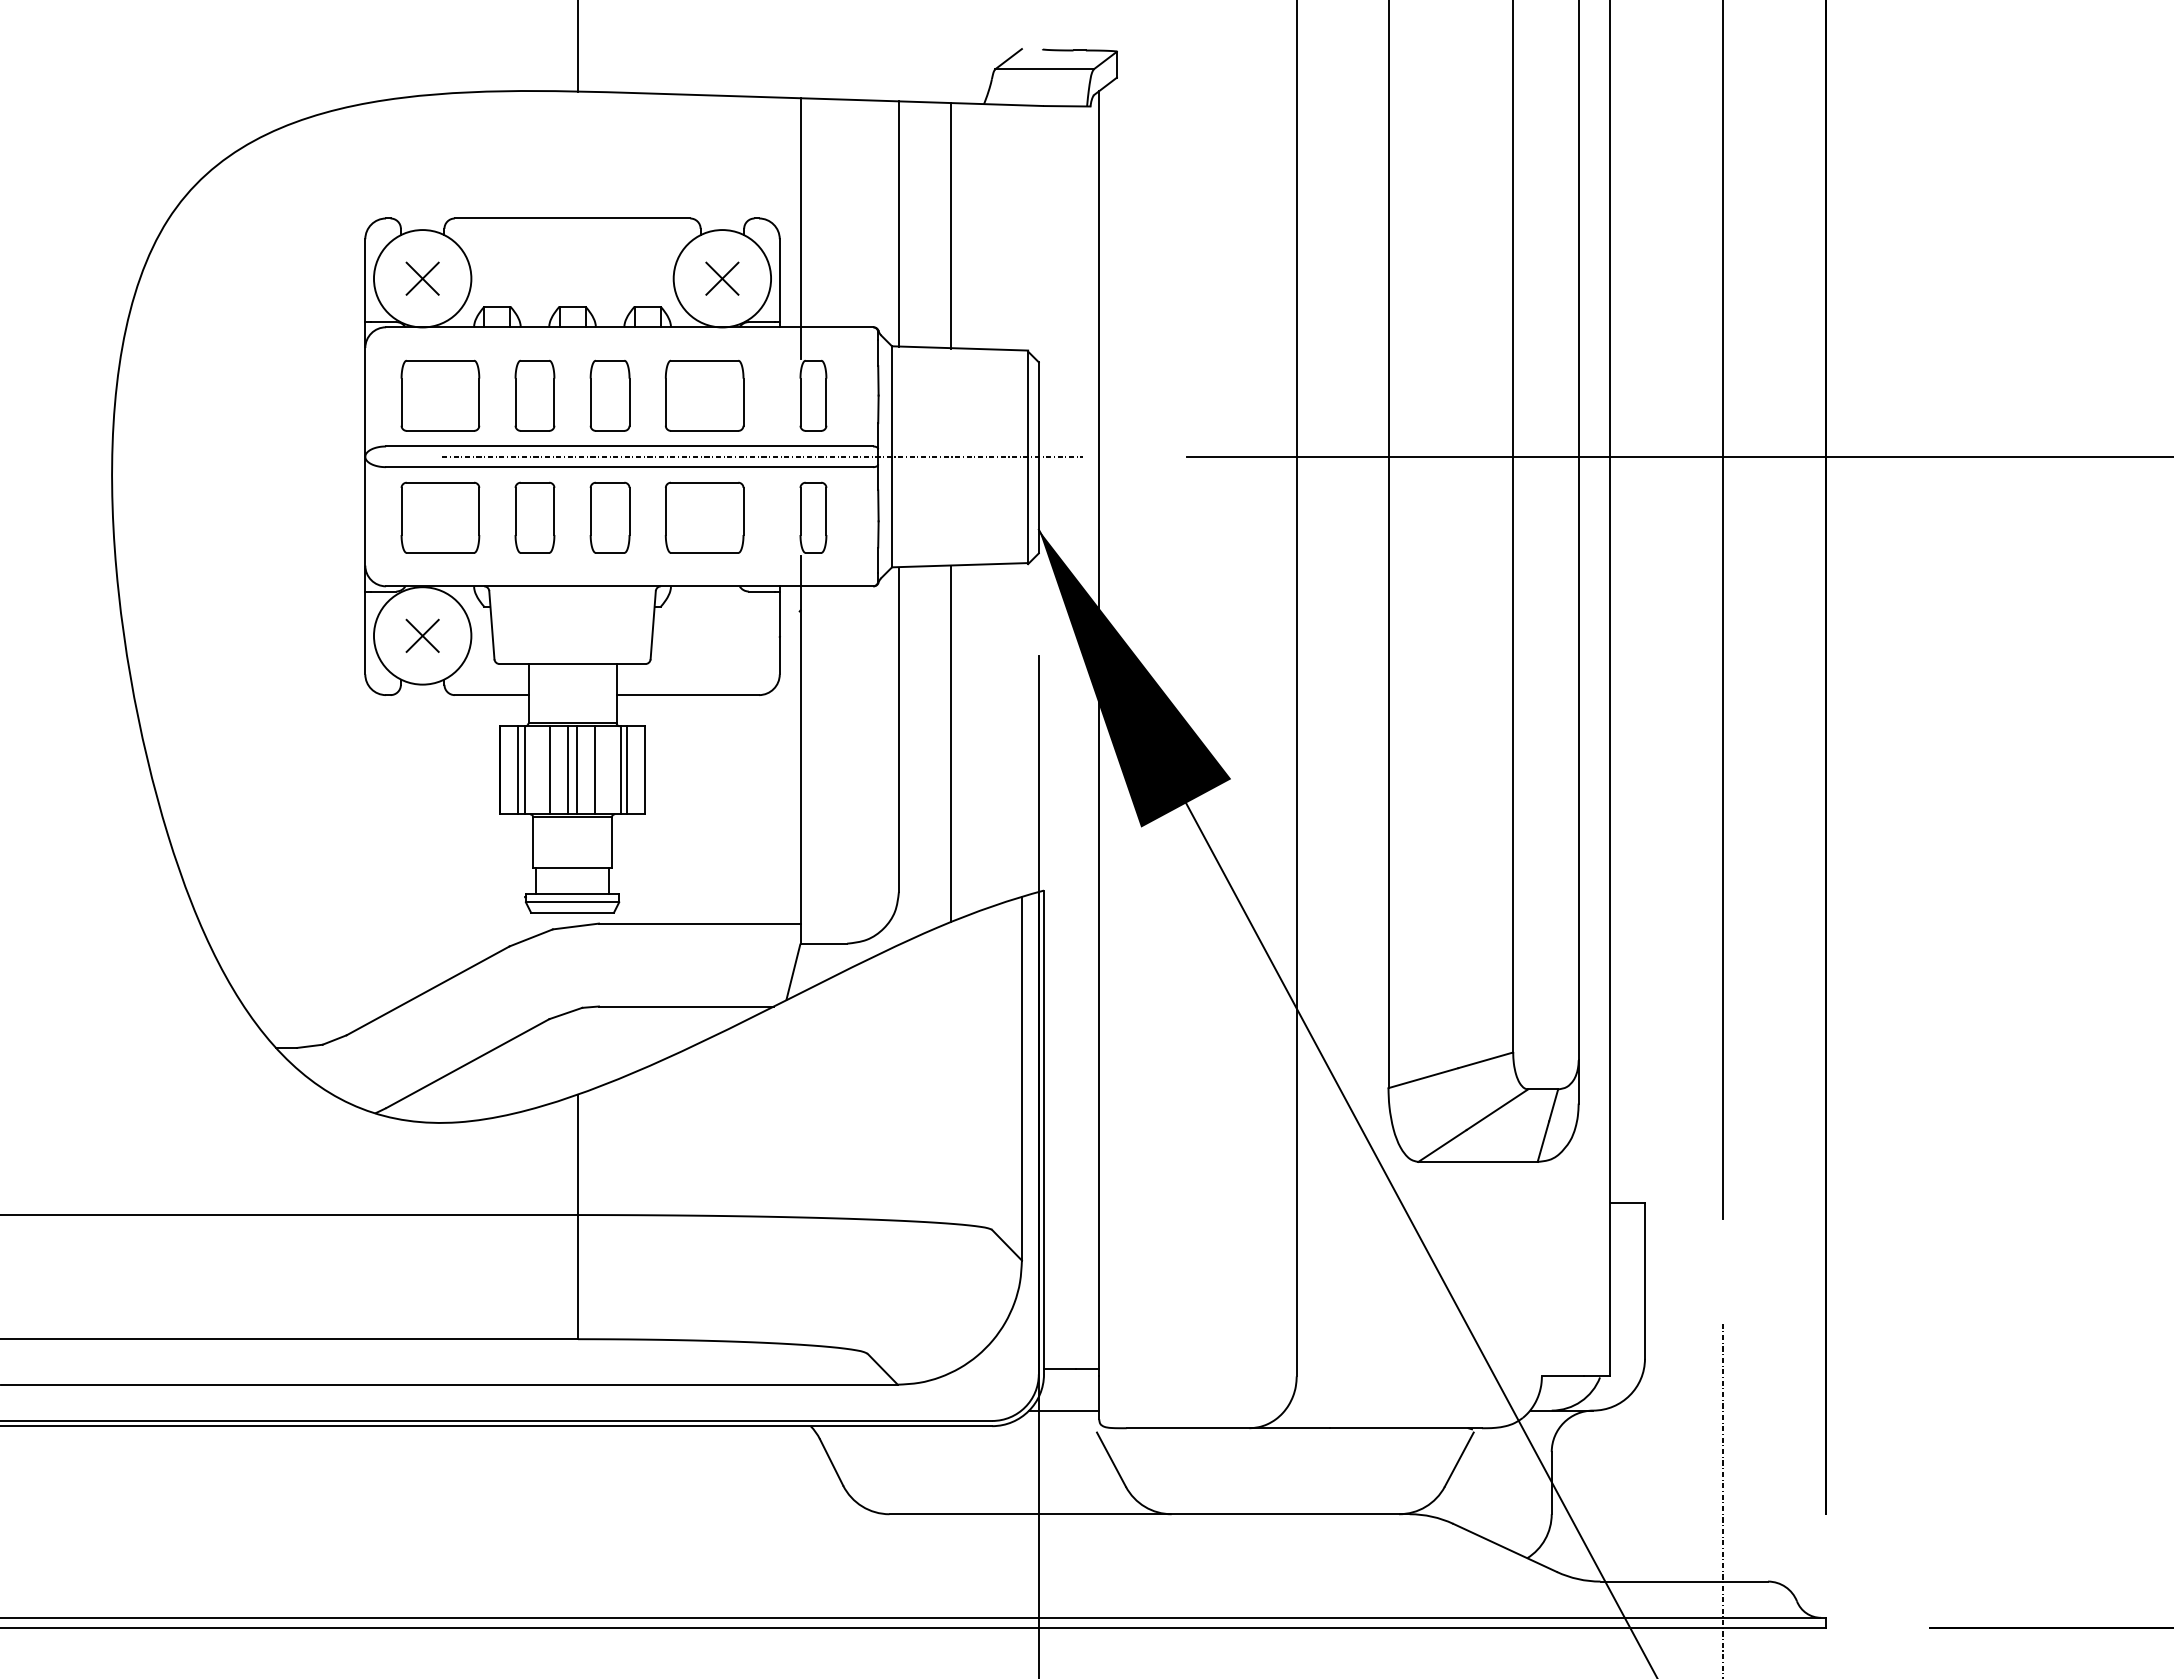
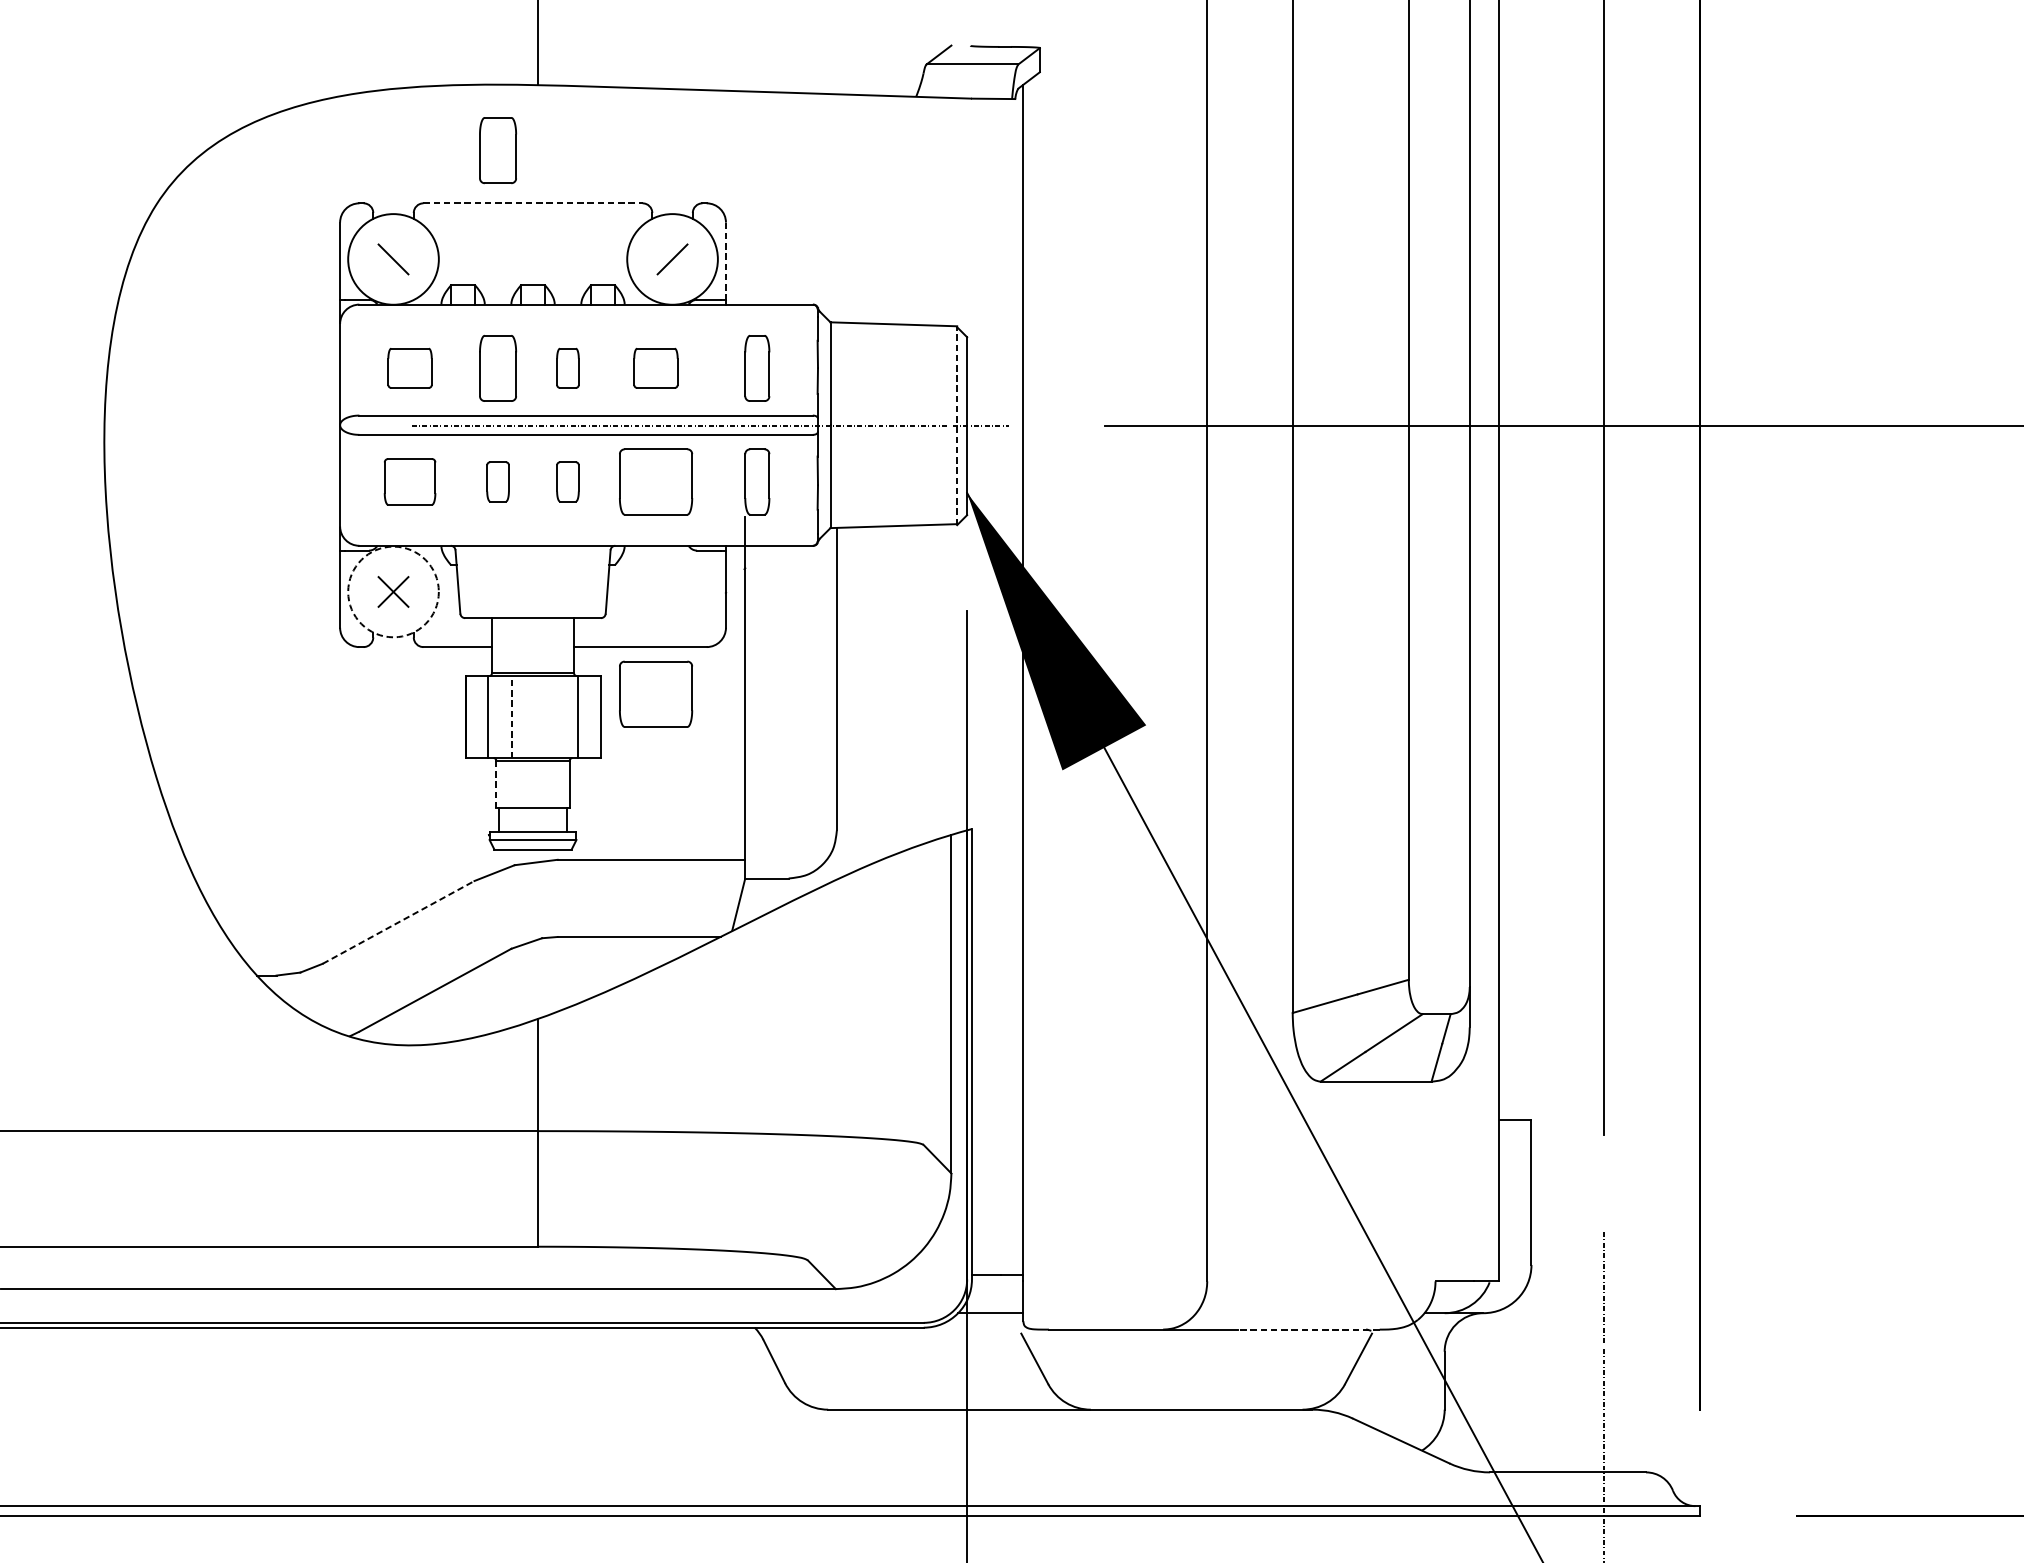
part: (534, 161) -> (497, 150), added
line: (572, 218) -> (533, 203), solid -> dashed
line: (898, 223) -> (836, 208), removed
line: (950, 225) -> (884, 209), removed
line: (800, 228) -> (745, 212), removed
line: (422, 278) -> (393, 259), removed
line: (722, 278) -> (672, 259), removed
line: (779, 281) -> (725, 262), solid -> dashed
part: (440, 395) -> (410, 368), size x0.6
part: (609, 395) -> (567, 368), size x0.6
part: (704, 395) -> (655, 368), size x0.6
line: (1028, 457) -> (957, 425), solid -> dashed
part: (440, 517) -> (410, 481), size x0.7
part: (534, 517) -> (497, 481), size x0.6
part: (609, 517) -> (567, 481), size x0.6
circle: (422, 635) -> (393, 591), solid -> dashed
line: (950, 743) -> (884, 692), removed
part: (704, 745) -> (655, 693), added
line: (550, 769) -> (512, 716), solid -> dashed
line: (518, 770) -> (482, 717), removed
line: (568, 770) -> (529, 717), removed
line: (577, 770) -> (537, 717), removed
line: (595, 770) -> (554, 717), removed
line: (626, 770) -> (583, 717), removed
line: (533, 843) -> (496, 785), solid -> dashed
line: (428, 990) -> (398, 922), solid -> dashed
line: (1405, 1428) -> (1308, 1329), solid -> dashed

